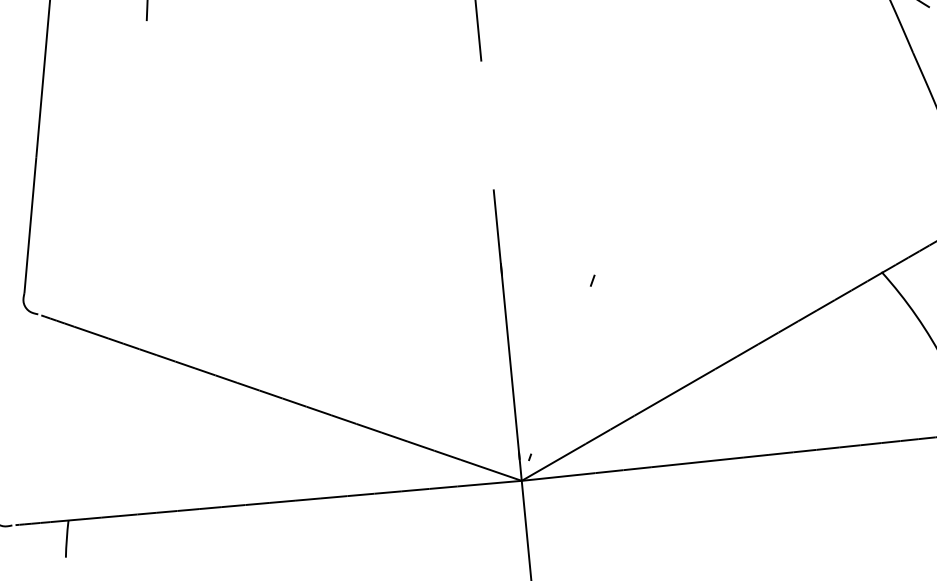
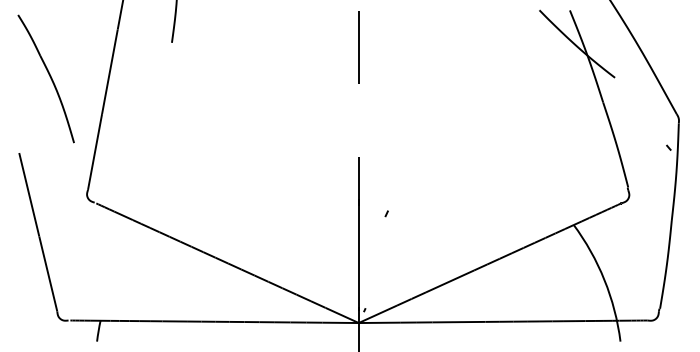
curve: (592, 280) -> (386, 213), moved

